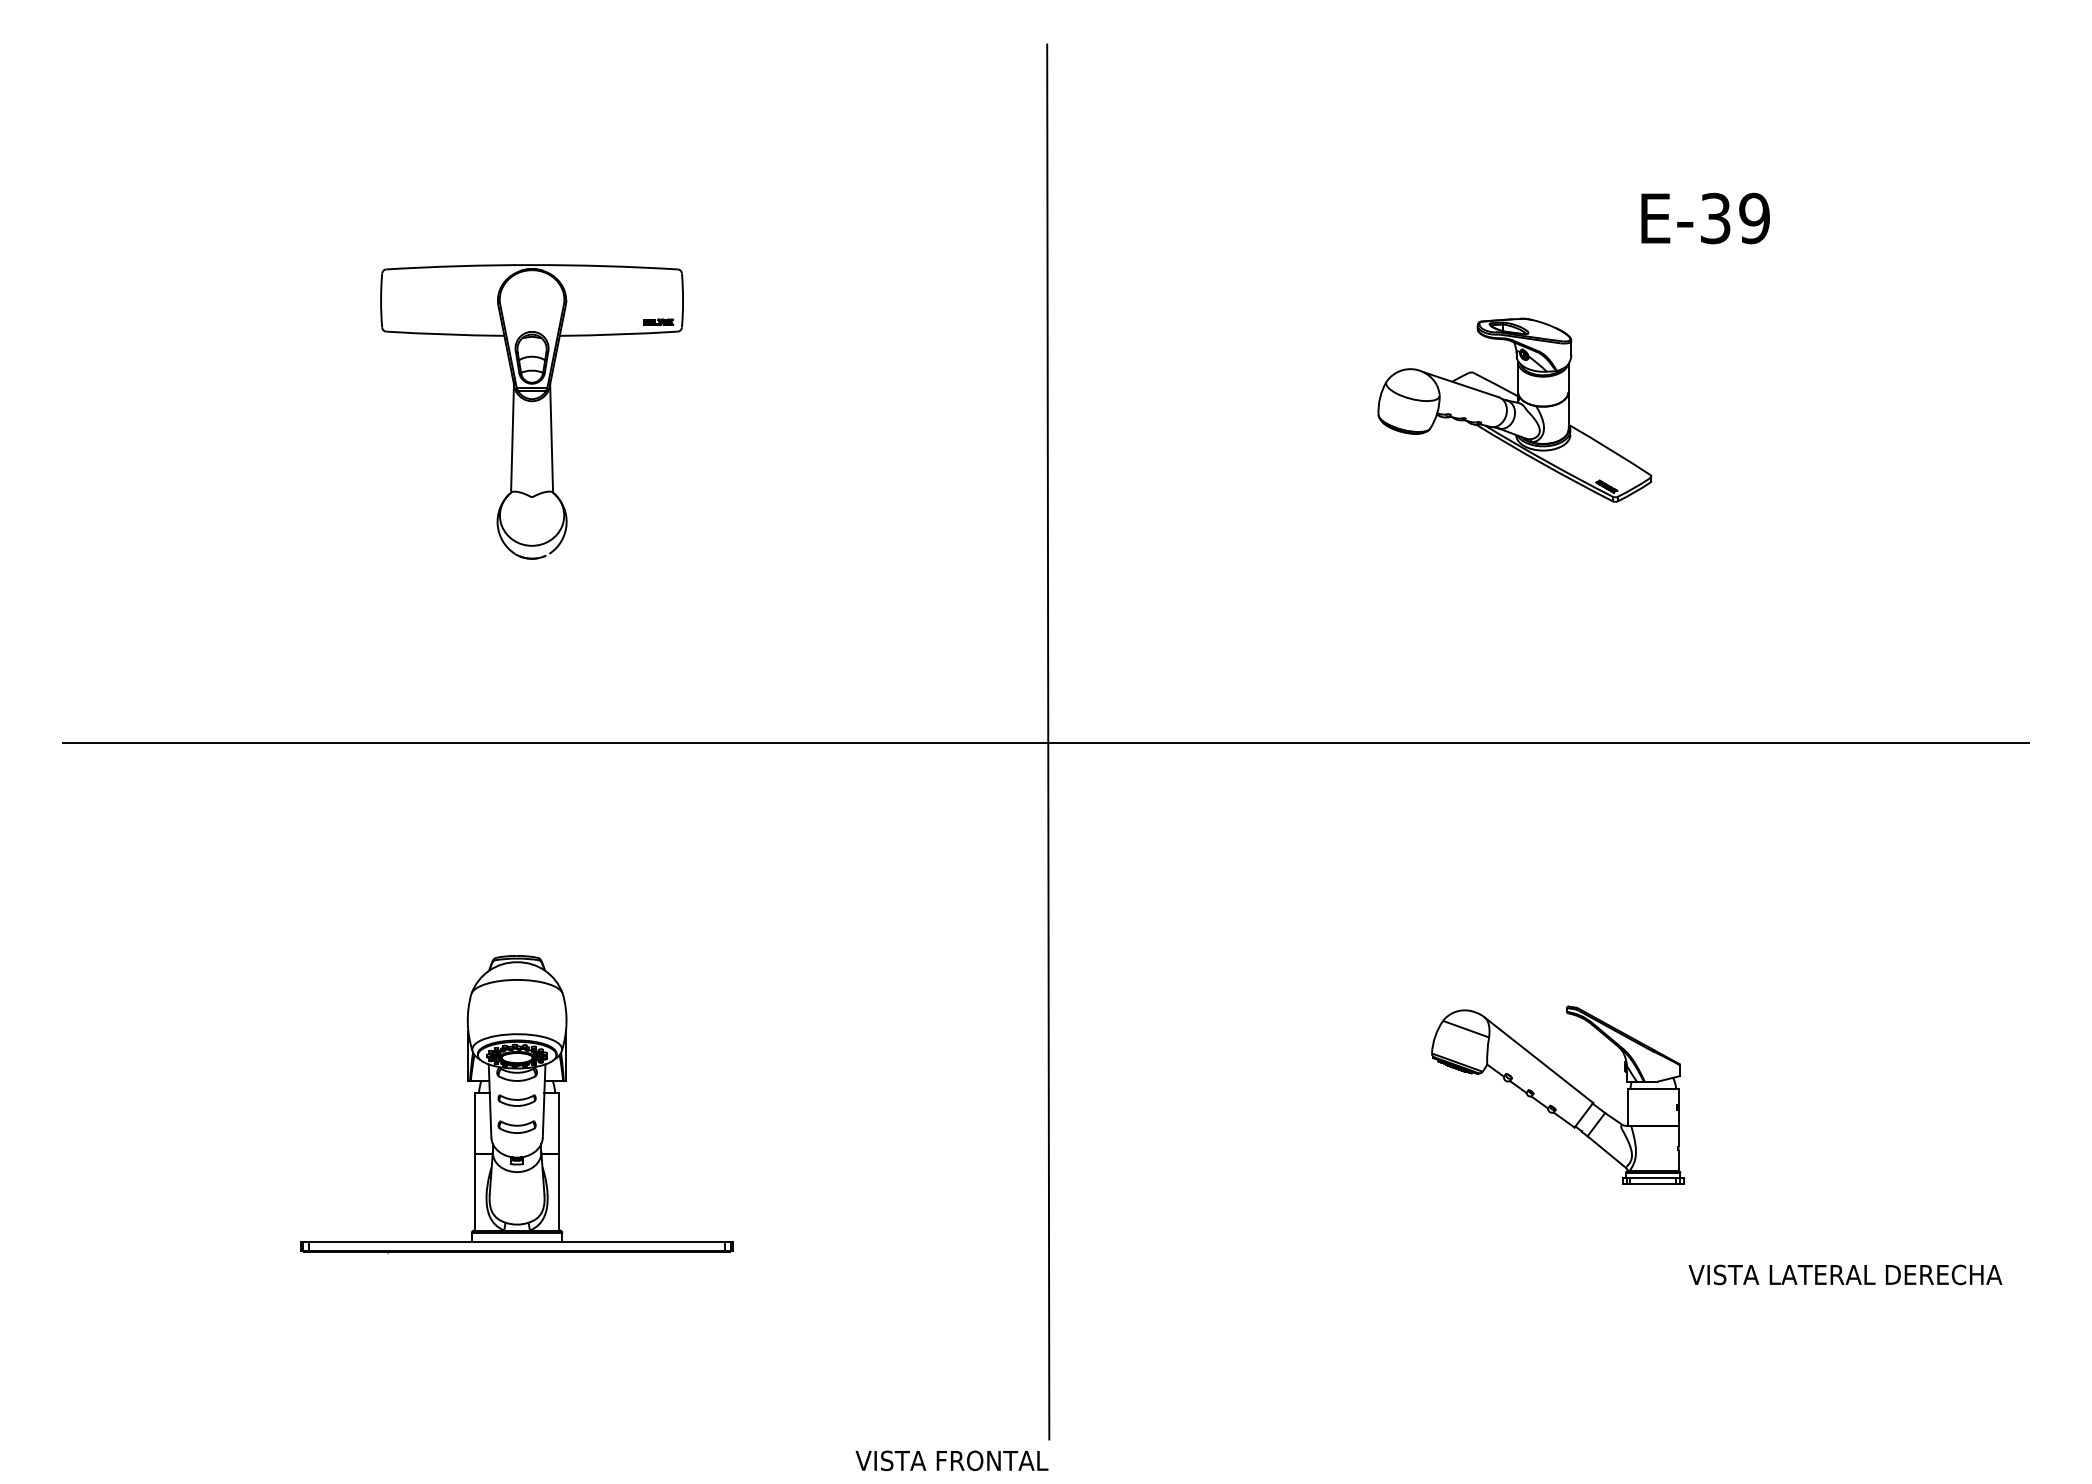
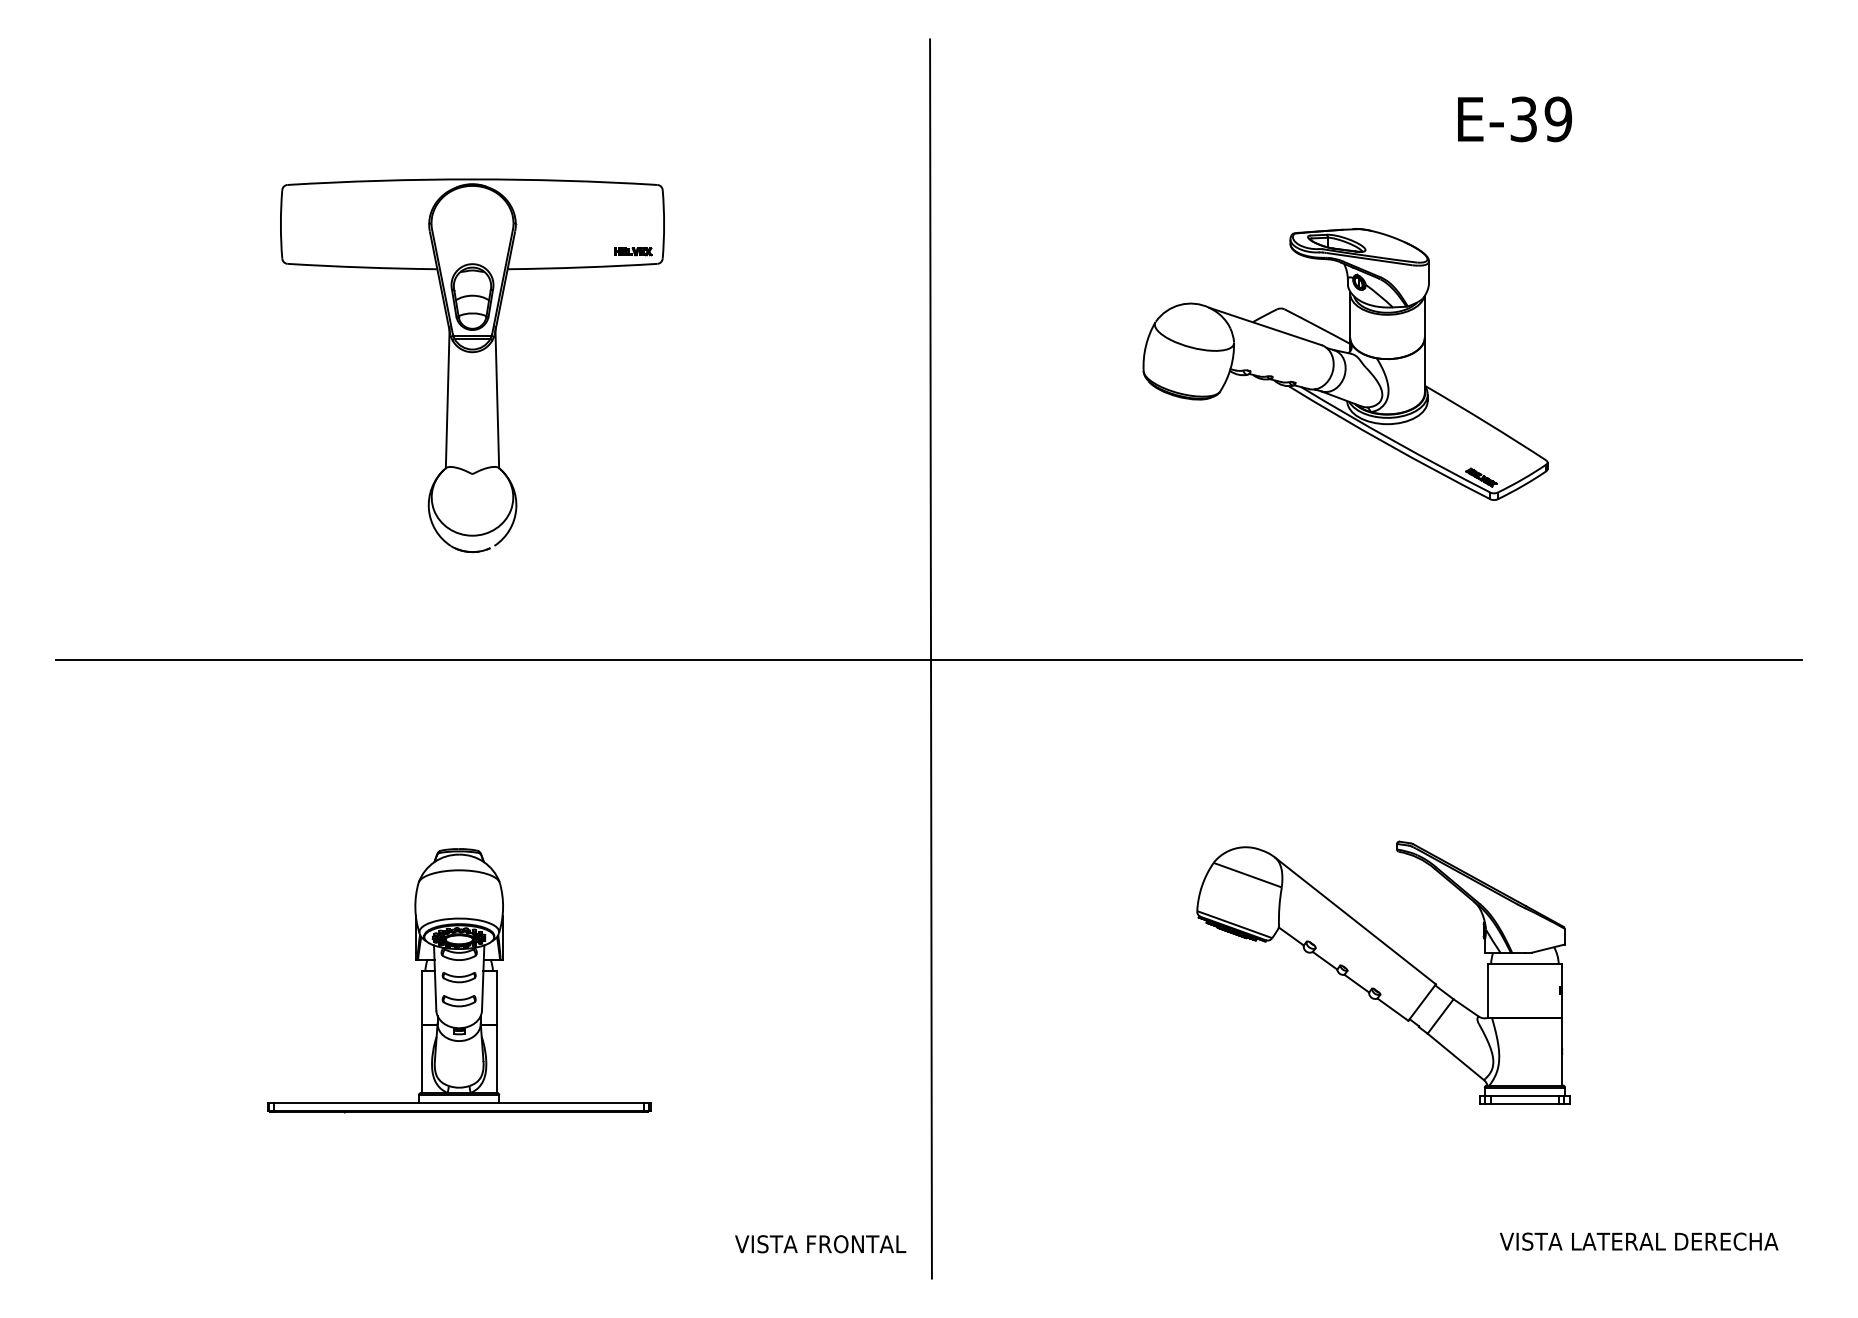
text: (1705, 218) -> (1514, 119), moved
part: (1514, 409) -> (1345, 363), size x1.67
part: (531, 411) -> (471, 365), size x1.43
part: (1557, 1094) -> (1383, 972), size x1.67
text: (1845, 1274) -> (1639, 1241), moved
text: (951, 1460) -> (820, 1243), moved

